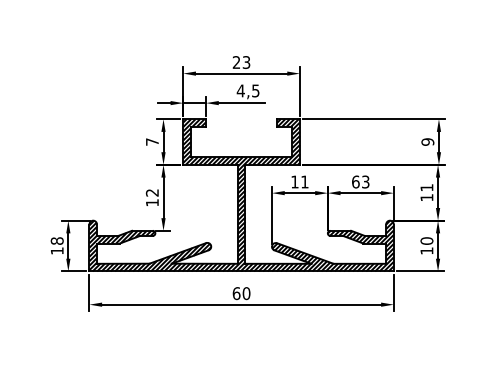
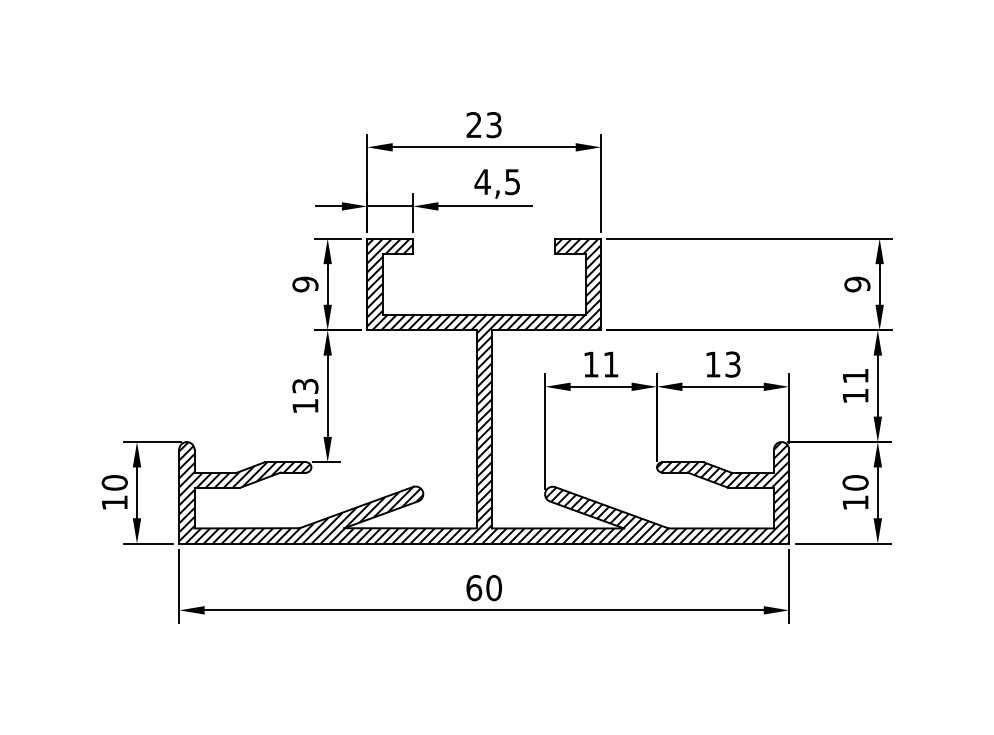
text: (151, 141) -> (303, 283), 7 -> 9
text: (355, 181) -> (712, 363), 63 -> 13
text: (152, 192) -> (305, 385), 12 -> 13
text: (57, 240) -> (115, 481), 18 -> 10

